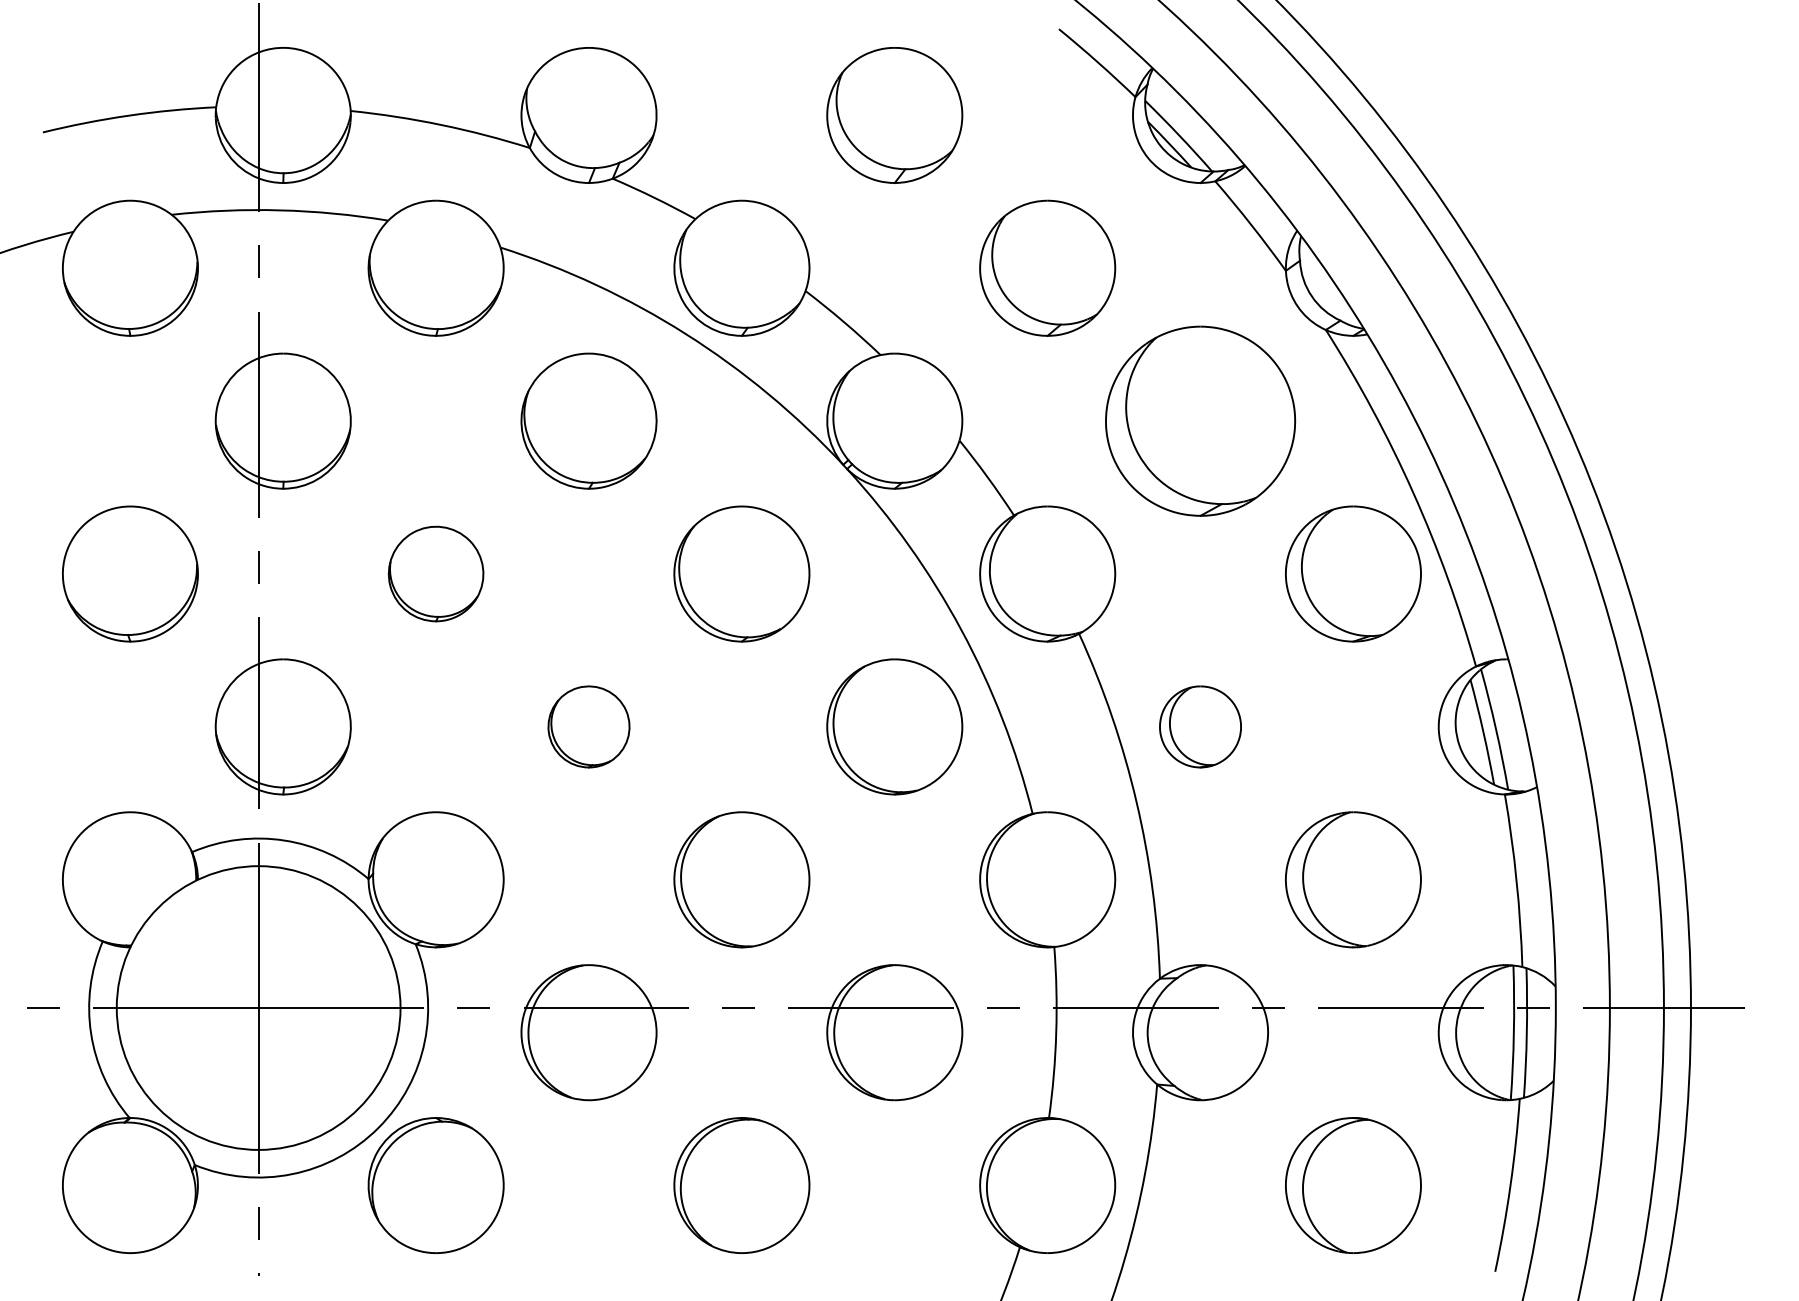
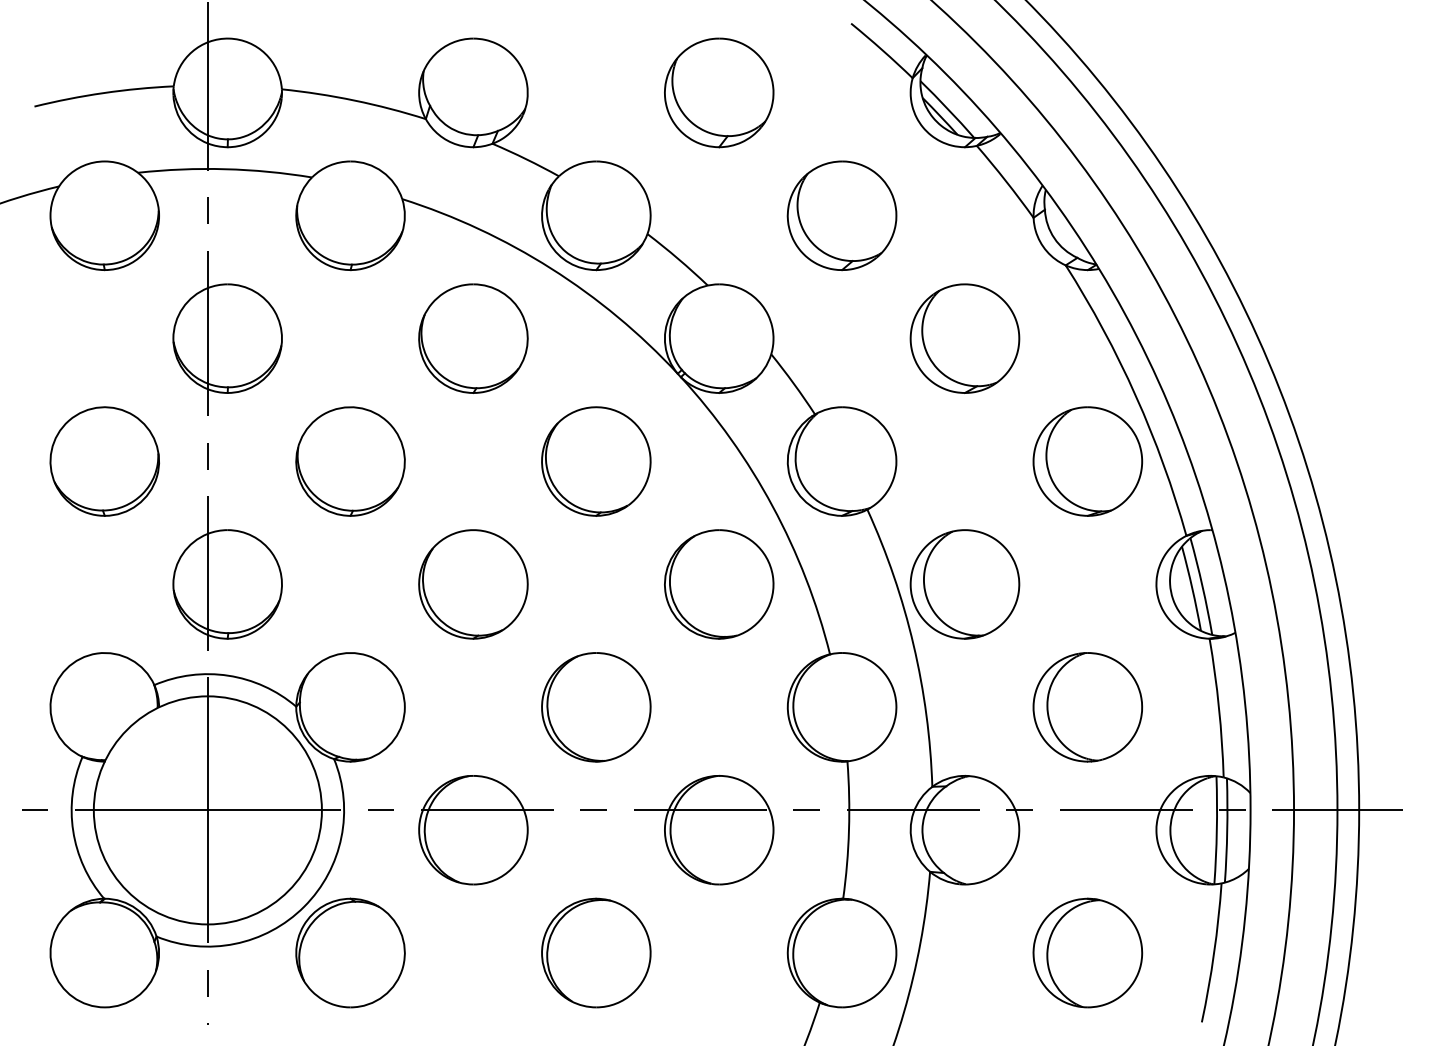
part: (1200, 420) -> (964, 338), size x0.71
part: (435, 573) -> (350, 461), size x1.43
part: (588, 726) -> (473, 584), size x1.67
part: (1200, 726) -> (964, 584), size x1.67

